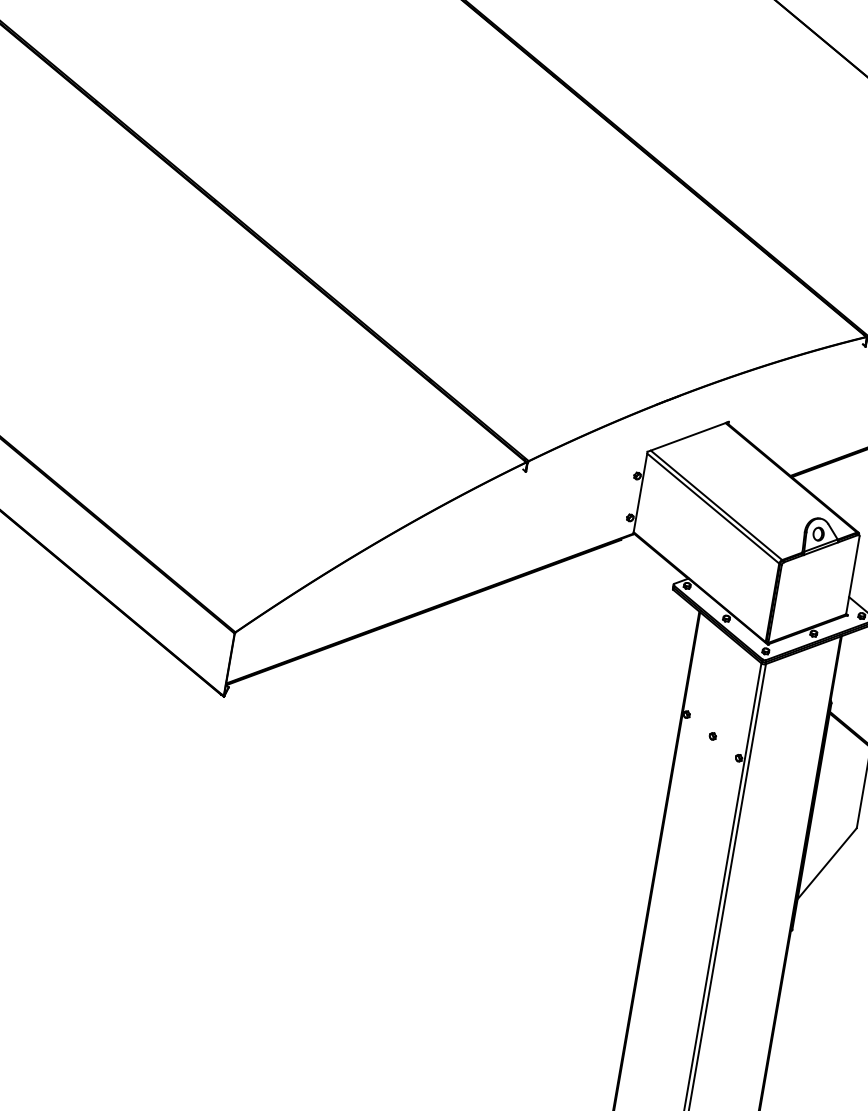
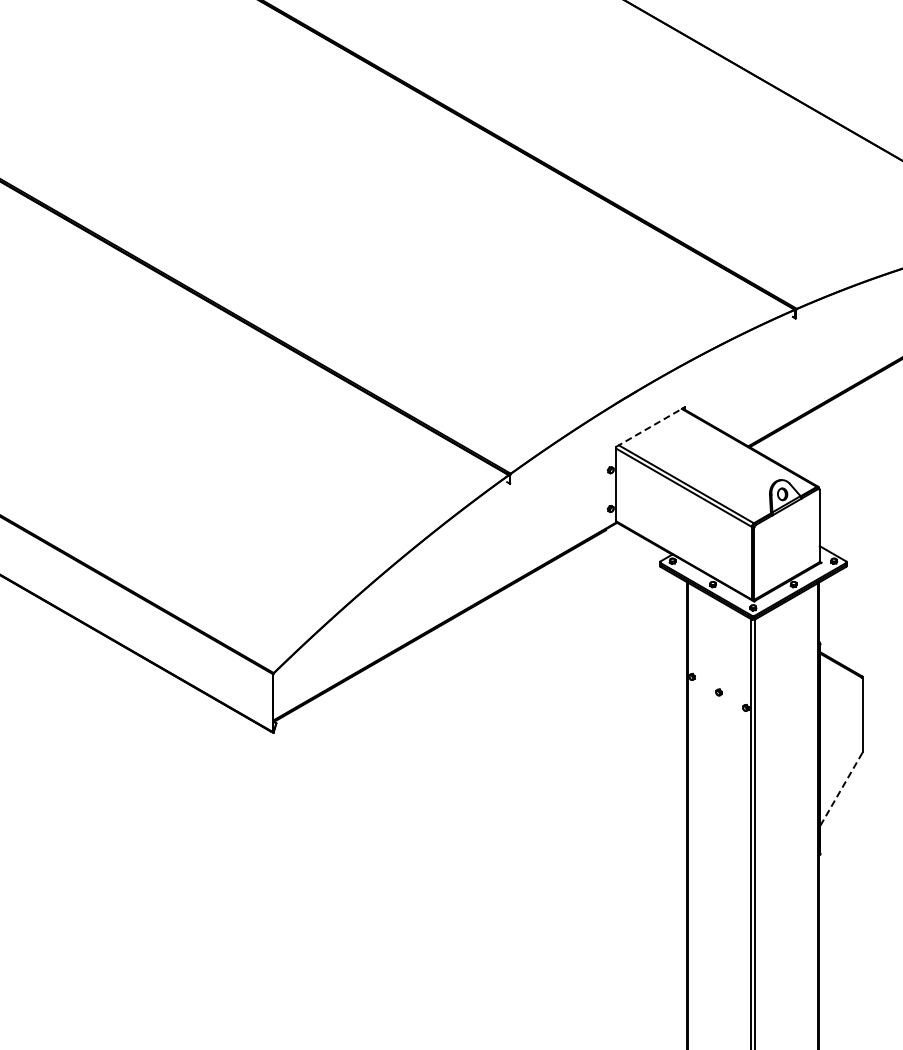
line: (688, 436) -> (650, 426), solid -> dashed
line: (827, 864) -> (841, 789), solid -> dashed

